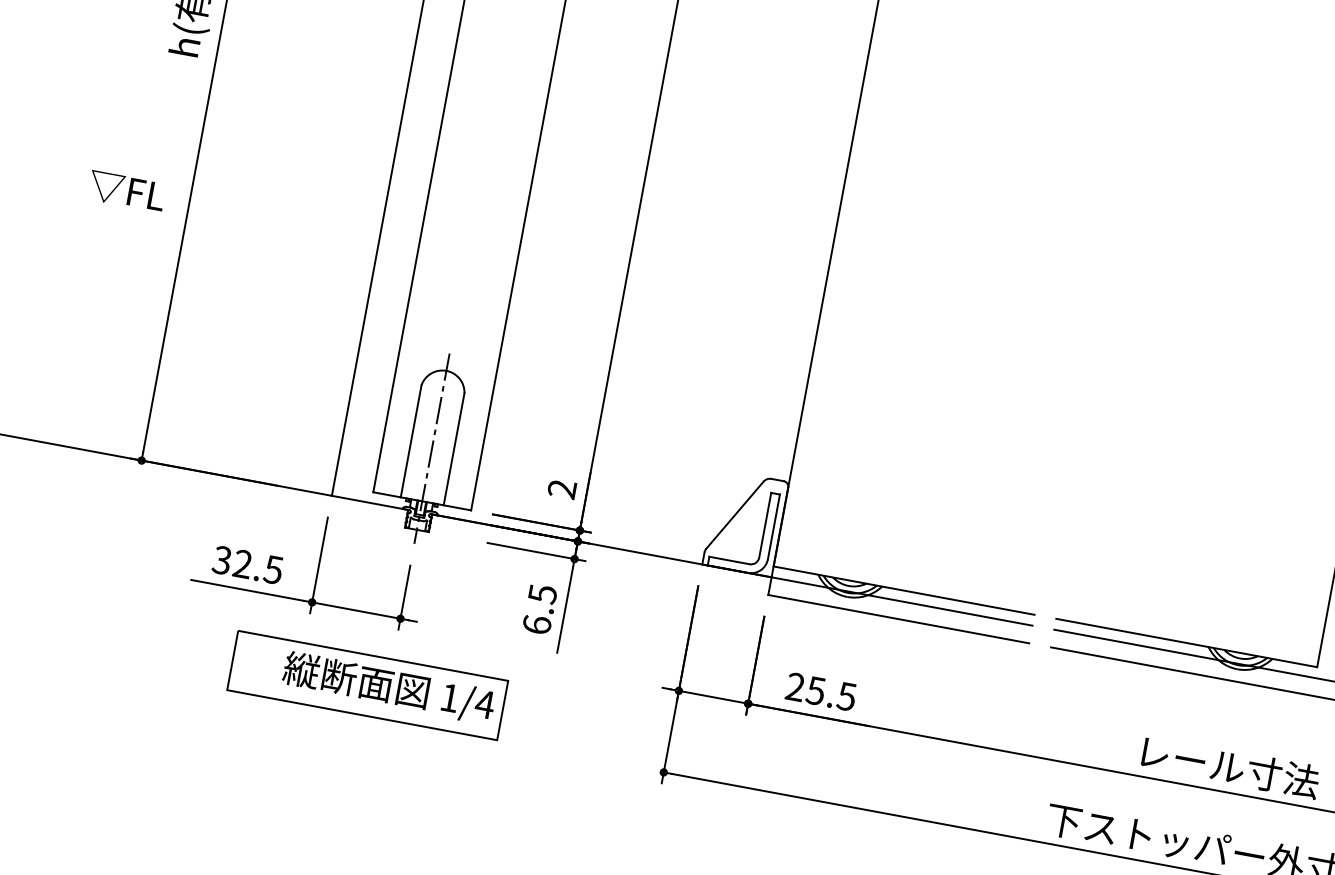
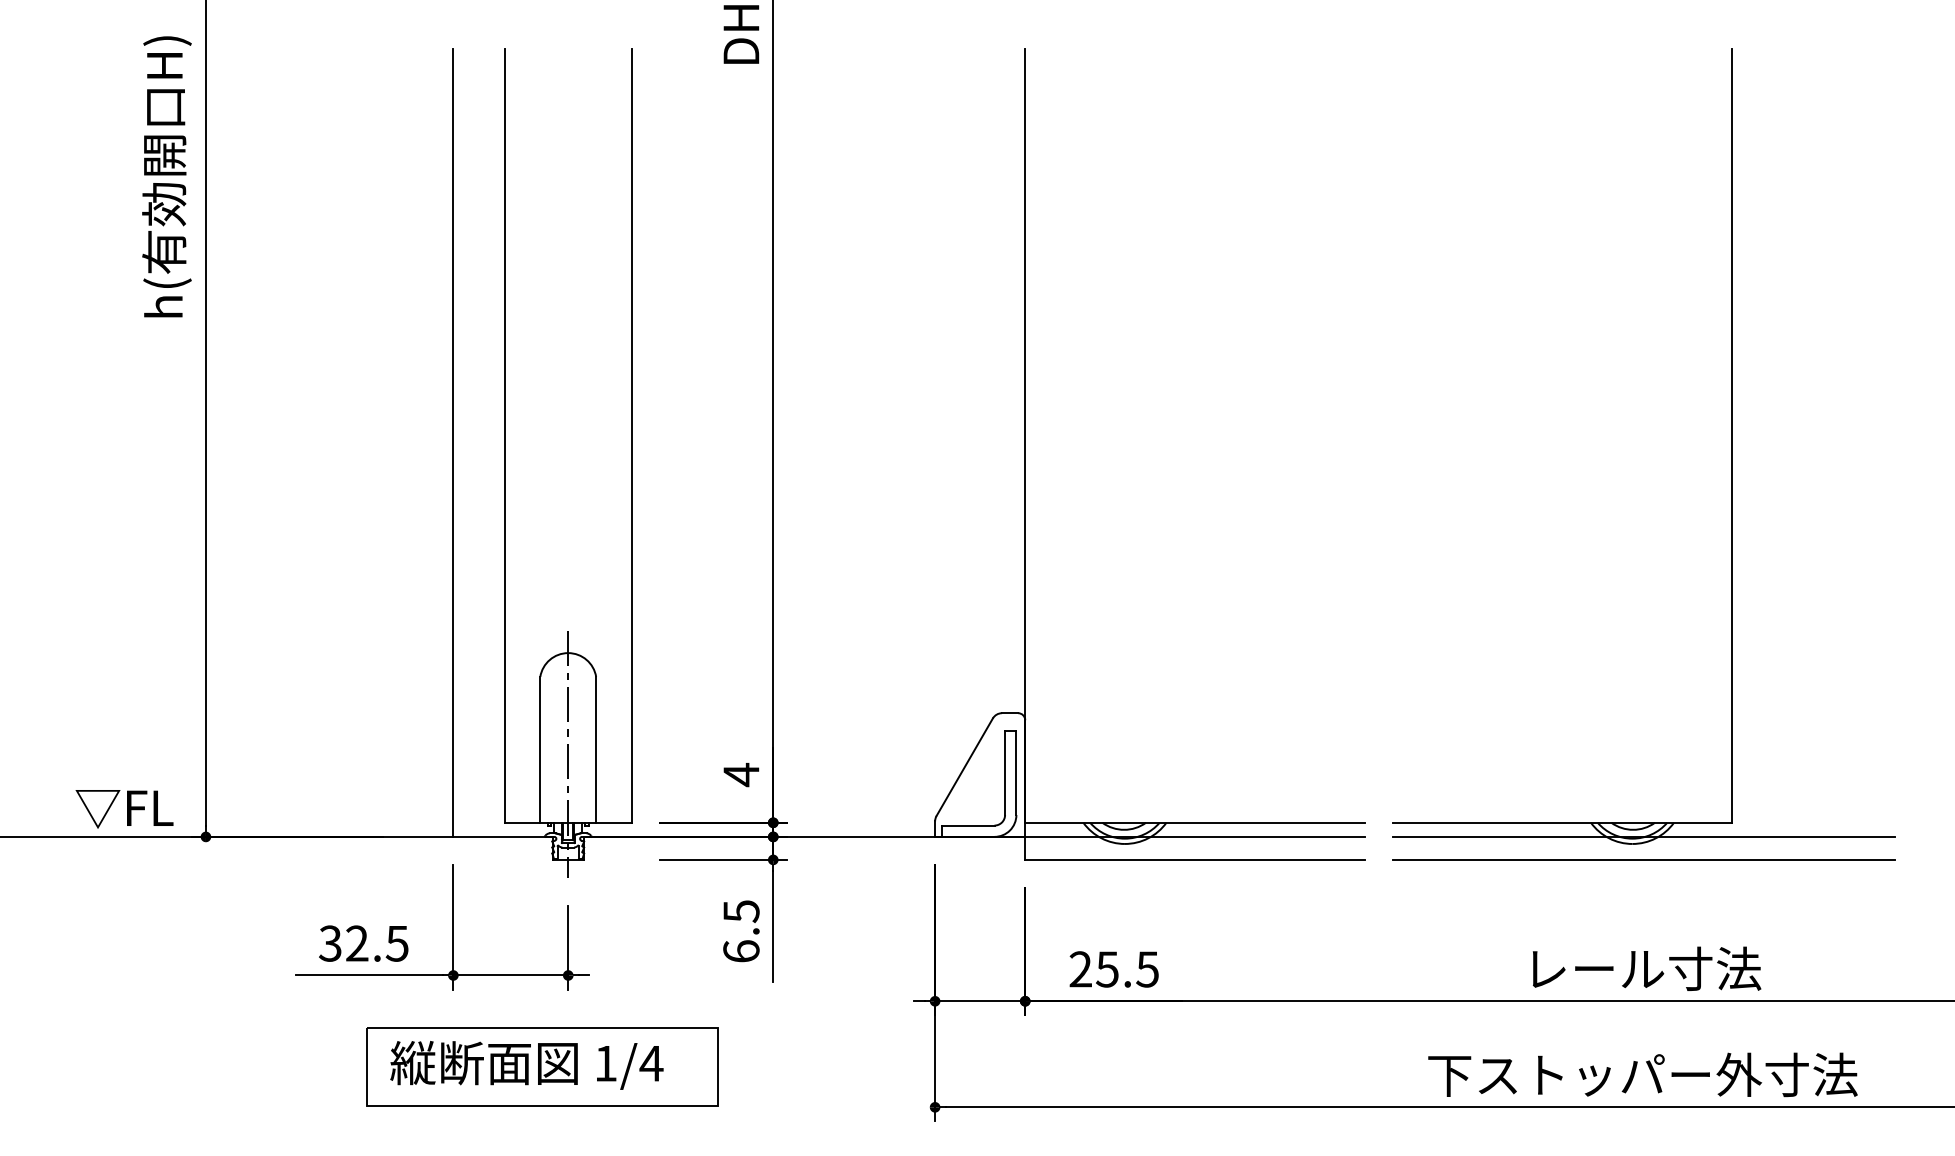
text: (126, 191) -> (124, 809), moved
text: (562, 488) -> (741, 774), 2 -> 4
text: (388, 688) -> (526, 1065), moved

